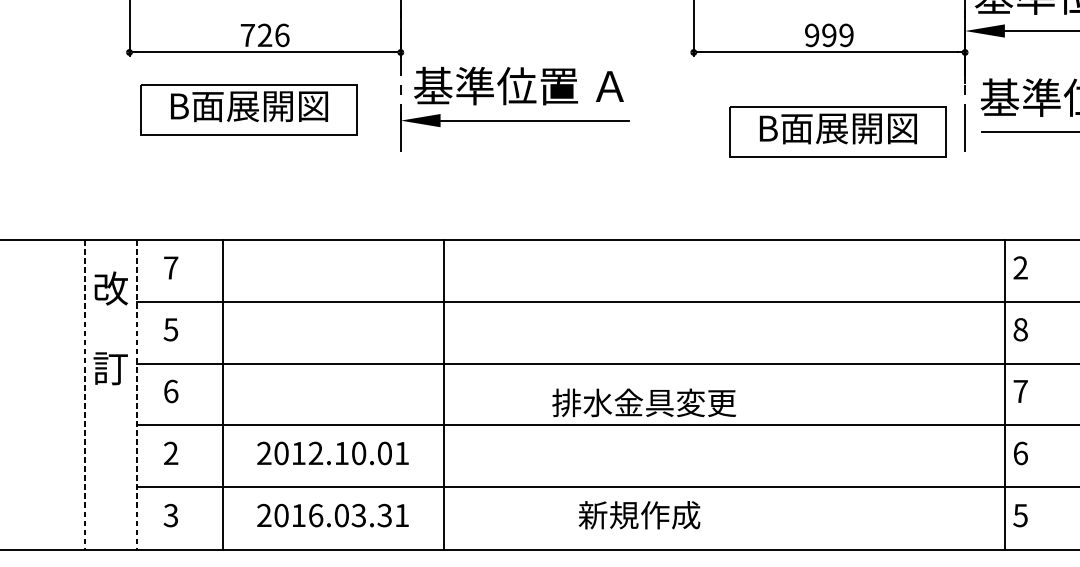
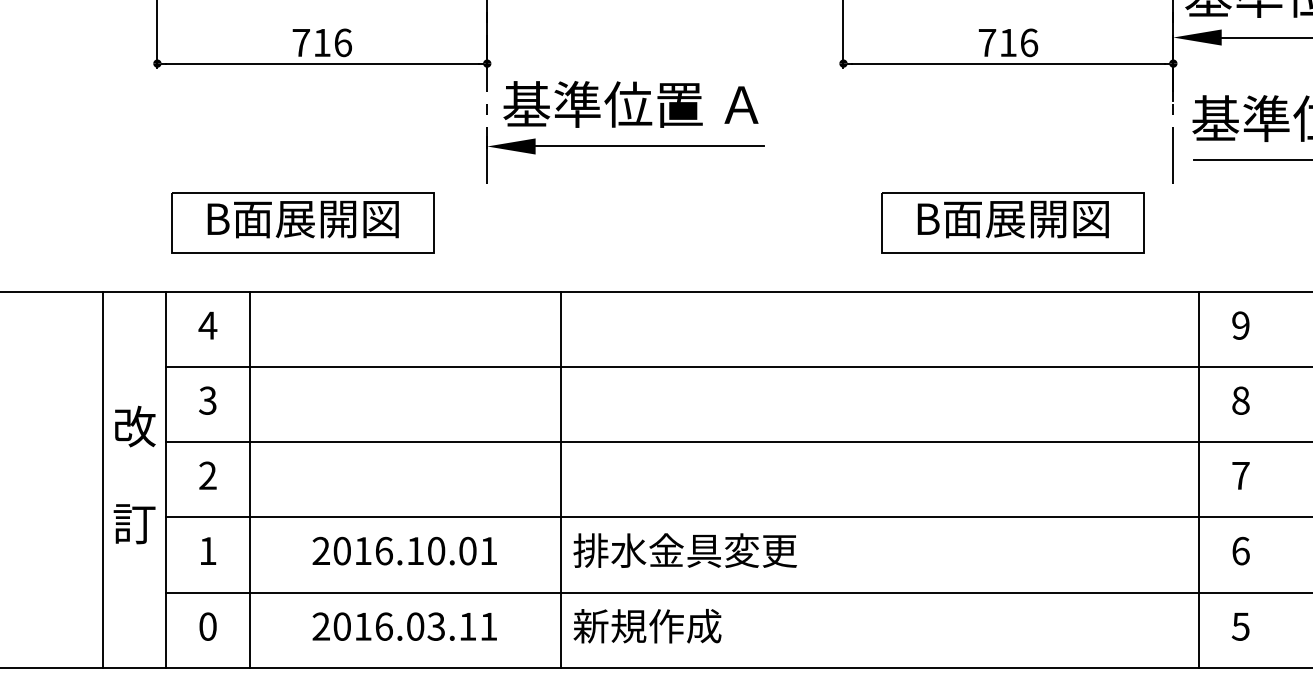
text: (264, 35) -> (321, 42), 726 -> 716
text: (829, 35) -> (1008, 42), 999 -> 716
part: (248, 109) -> (302, 222), moved
part: (837, 131) -> (1012, 222), moved
text: (170, 267) -> (207, 325), 7 -> 4
text: (1020, 267) -> (1240, 325), 2 -> 9
text: (110, 327) -> (134, 474), moved
text: (171, 329) -> (208, 400), 5 -> 3
text: (170, 391) -> (207, 475), 6 -> 2
line: (222, 394) -> (249, 479), moved
line: (443, 394) -> (560, 479), moved
line: (1004, 394) -> (1199, 479), moved
line: (84, 395) -> (102, 480), dashed -> solid
line: (136, 395) -> (166, 480), dashed -> solid
text: (643, 402) -> (684, 550), moved
text: (170, 452) -> (207, 550), 2 -> 1
text: (315, 452) -> (383, 550), 2012.10.01 -> 2016.10.01
text: (170, 515) -> (207, 626), 3 -> 0
text: (384, 515) -> (467, 626), 2016.03.31 -> 2016.03.11
text: (639, 515) -> (647, 626), moved

